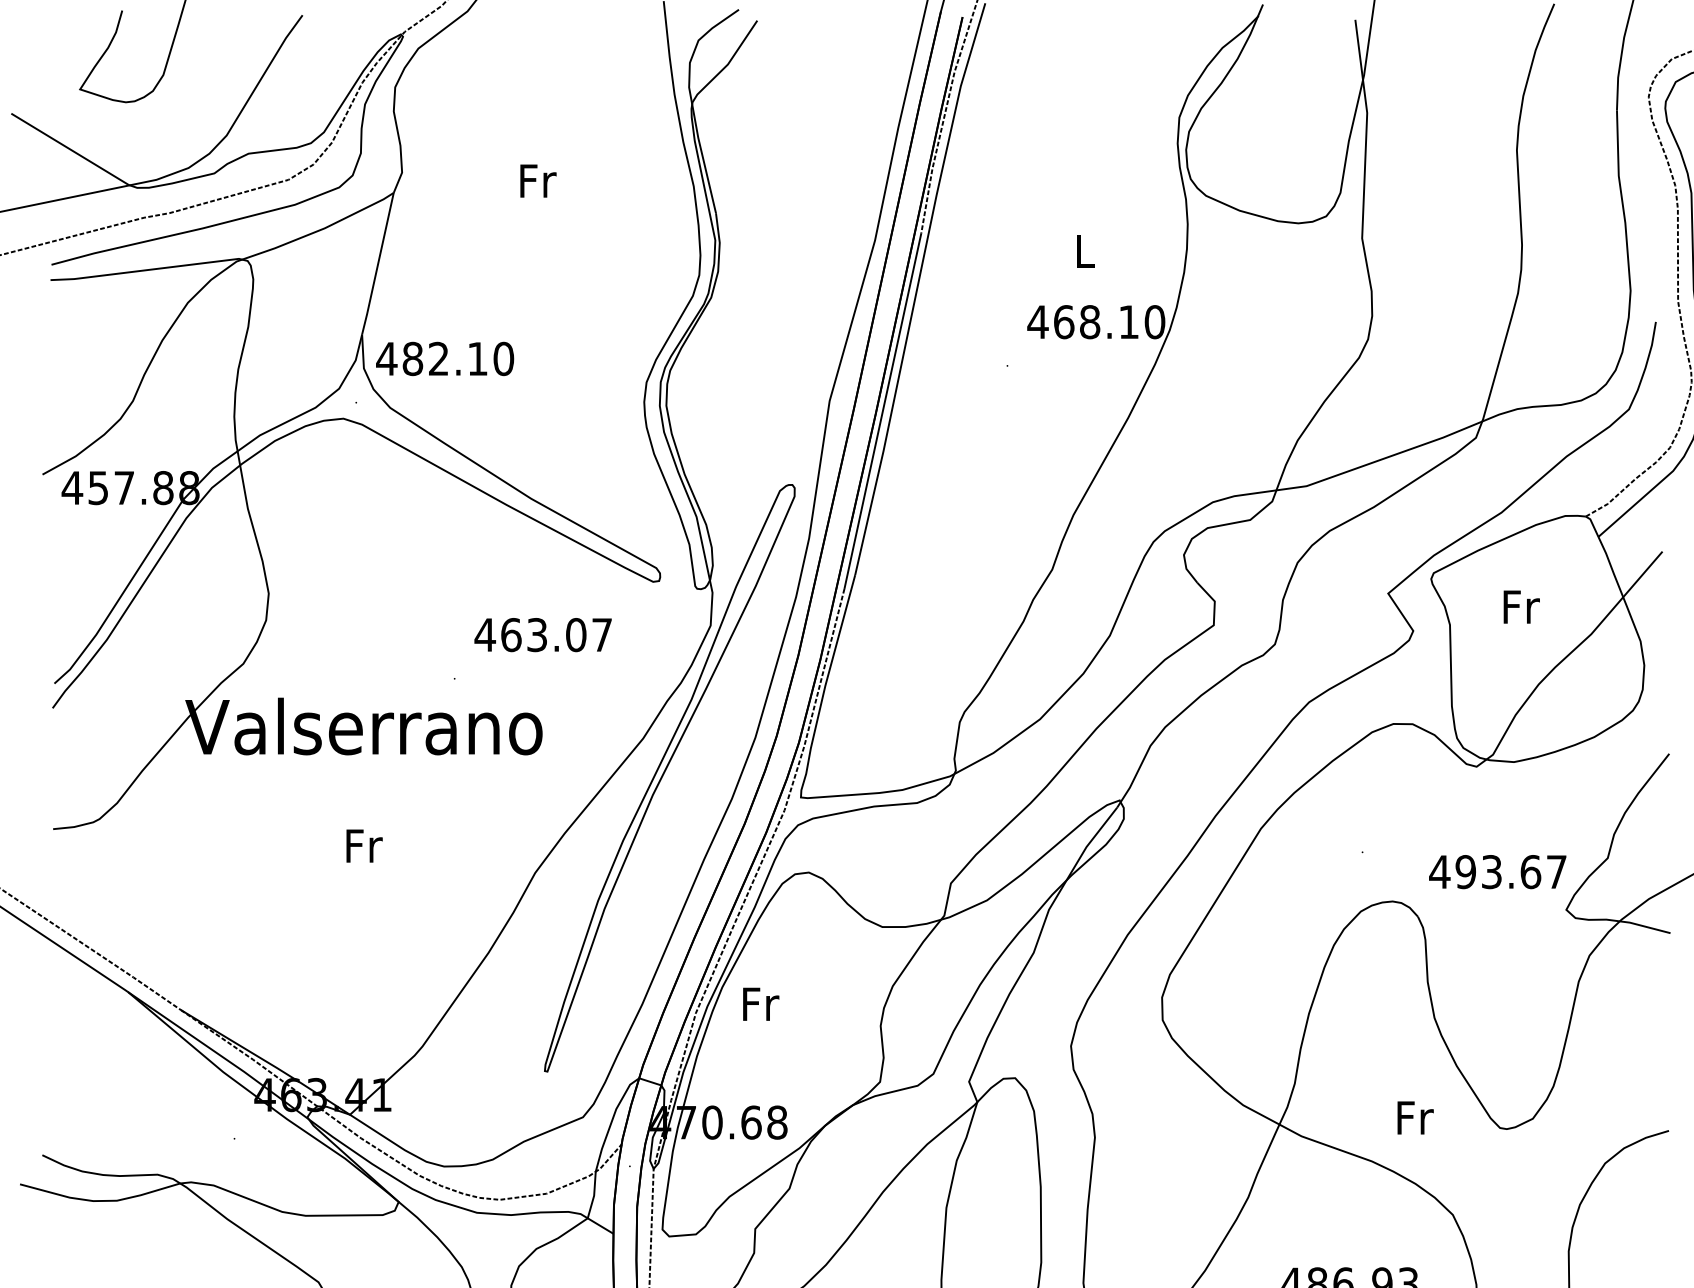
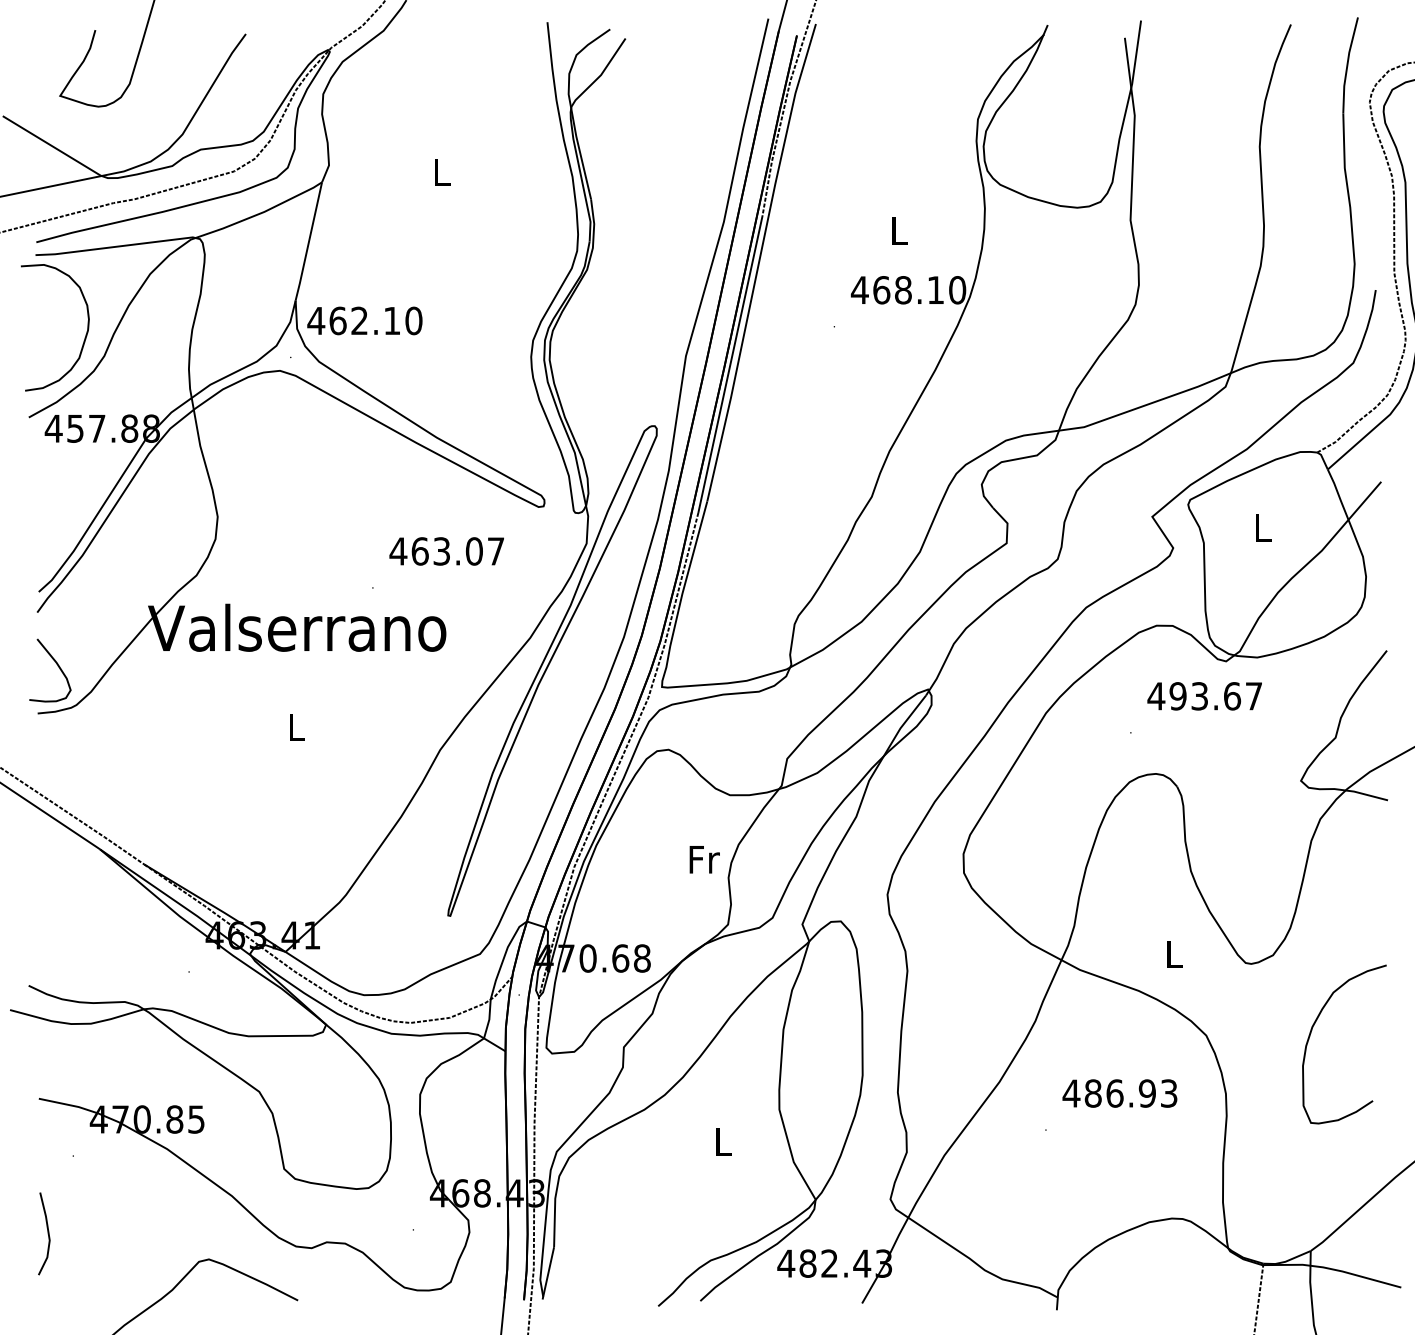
text: (538, 181) -> (442, 172), Fr -> L
text: (412, 358) -> (337, 320), 482.10 -> 462.10
curve: (109, 378) -> (84, 337), added
text: (1521, 606) -> (1263, 527), Fr -> L
curve: (76, 772) -> (57, 666), added
text: (364, 845) -> (297, 727), Fr -> L
text: (1497, 872) -> (1204, 696), moved
text: (760, 1004) -> (704, 859), moved
text: (1416, 1117) -> (1175, 954), Fr -> L

